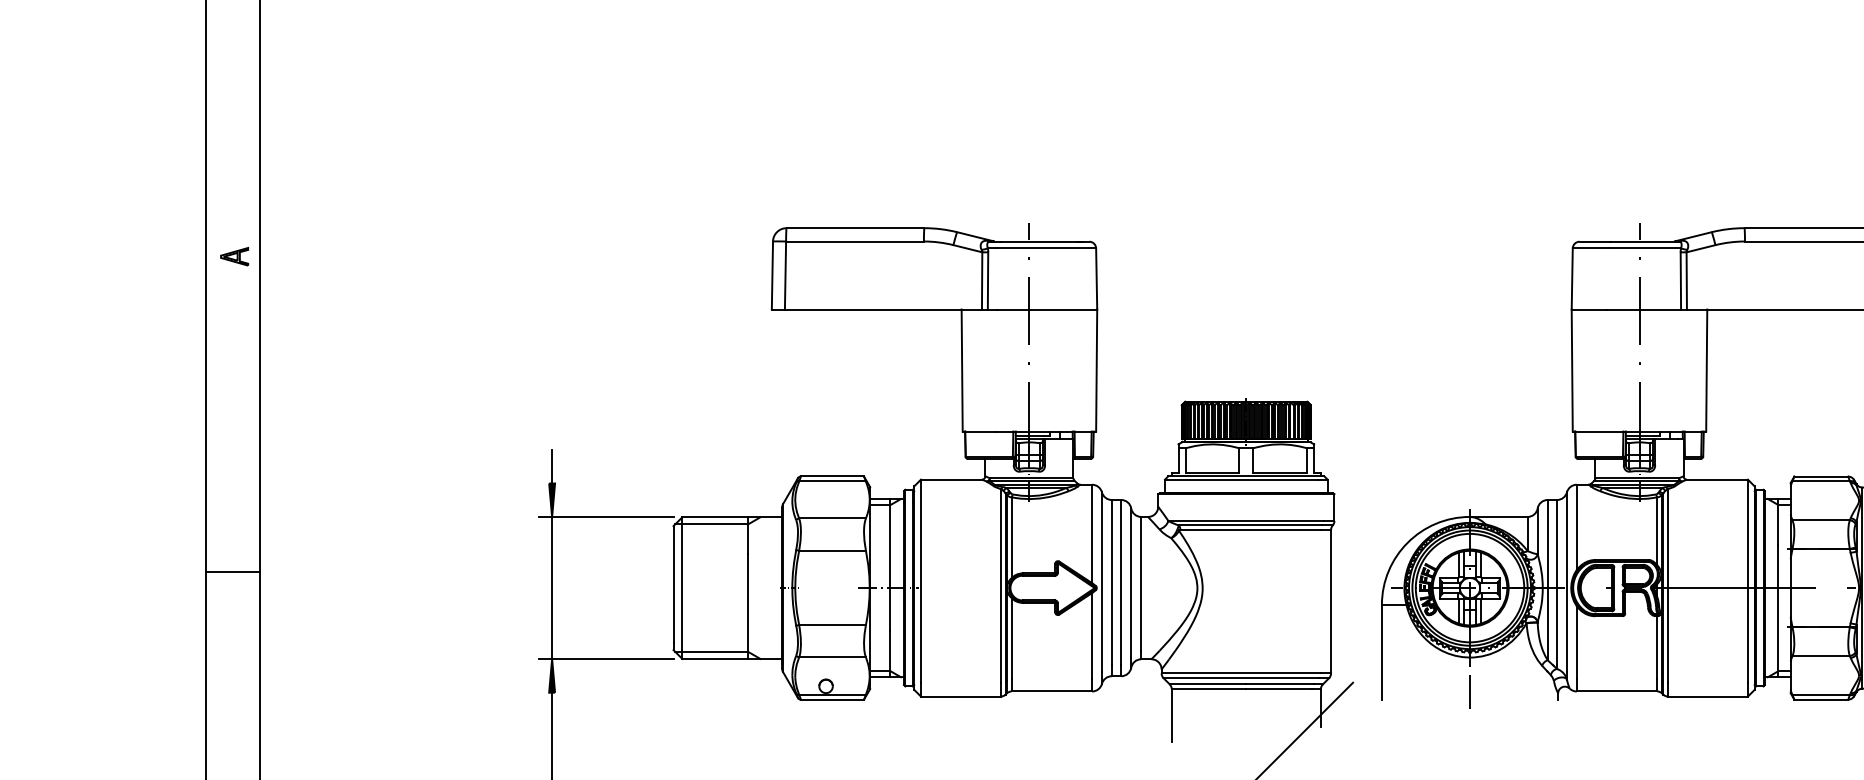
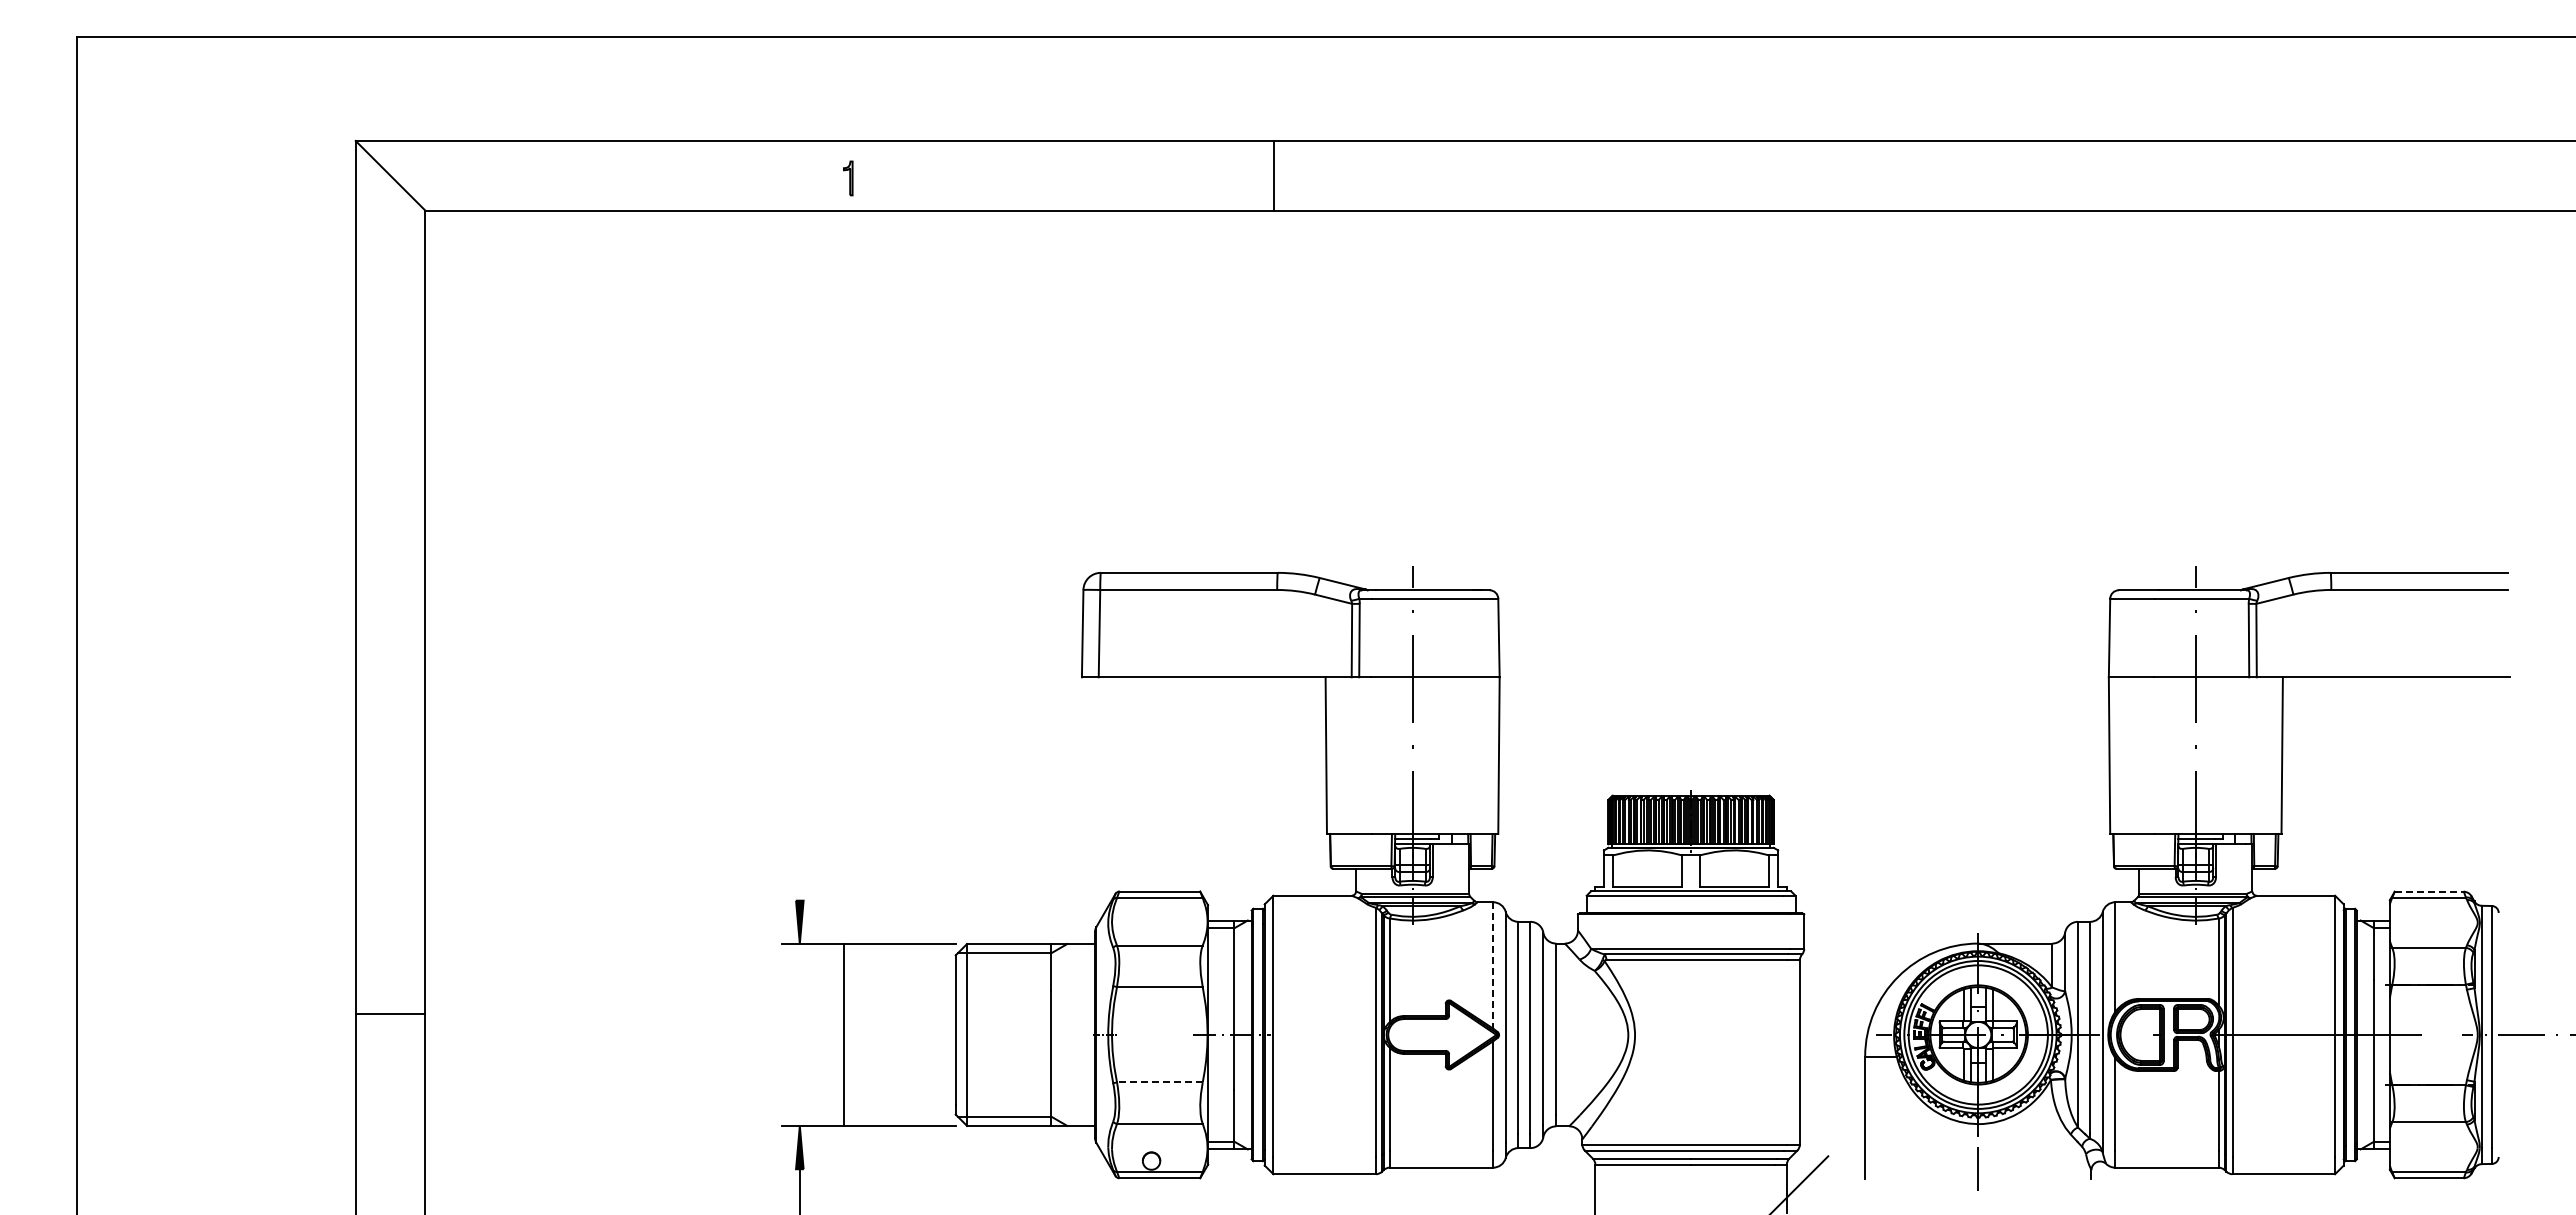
part: (234, 256) -> (391, 609), removed
line: (551, 466) -> (799, 878), removed
line: (1821, 476) -> (2429, 891), solid -> dashed
line: (1092, 534) -> (1493, 965), solid -> dashed
line: (551, 587) -> (843, 1034), moved
line: (832, 625) -> (1159, 1082), solid -> dashed

